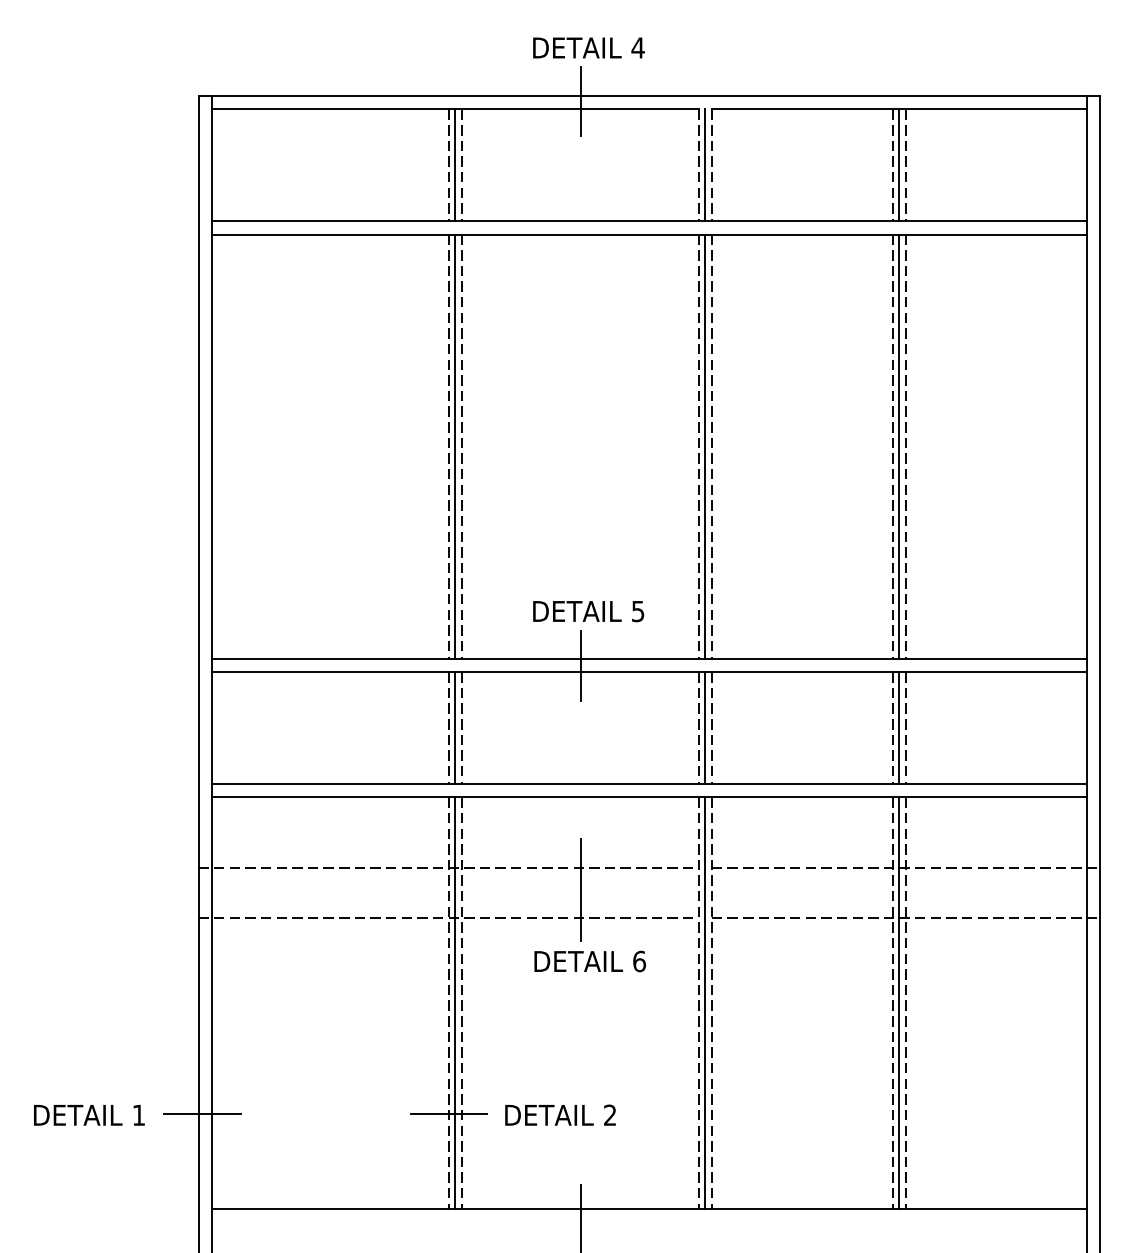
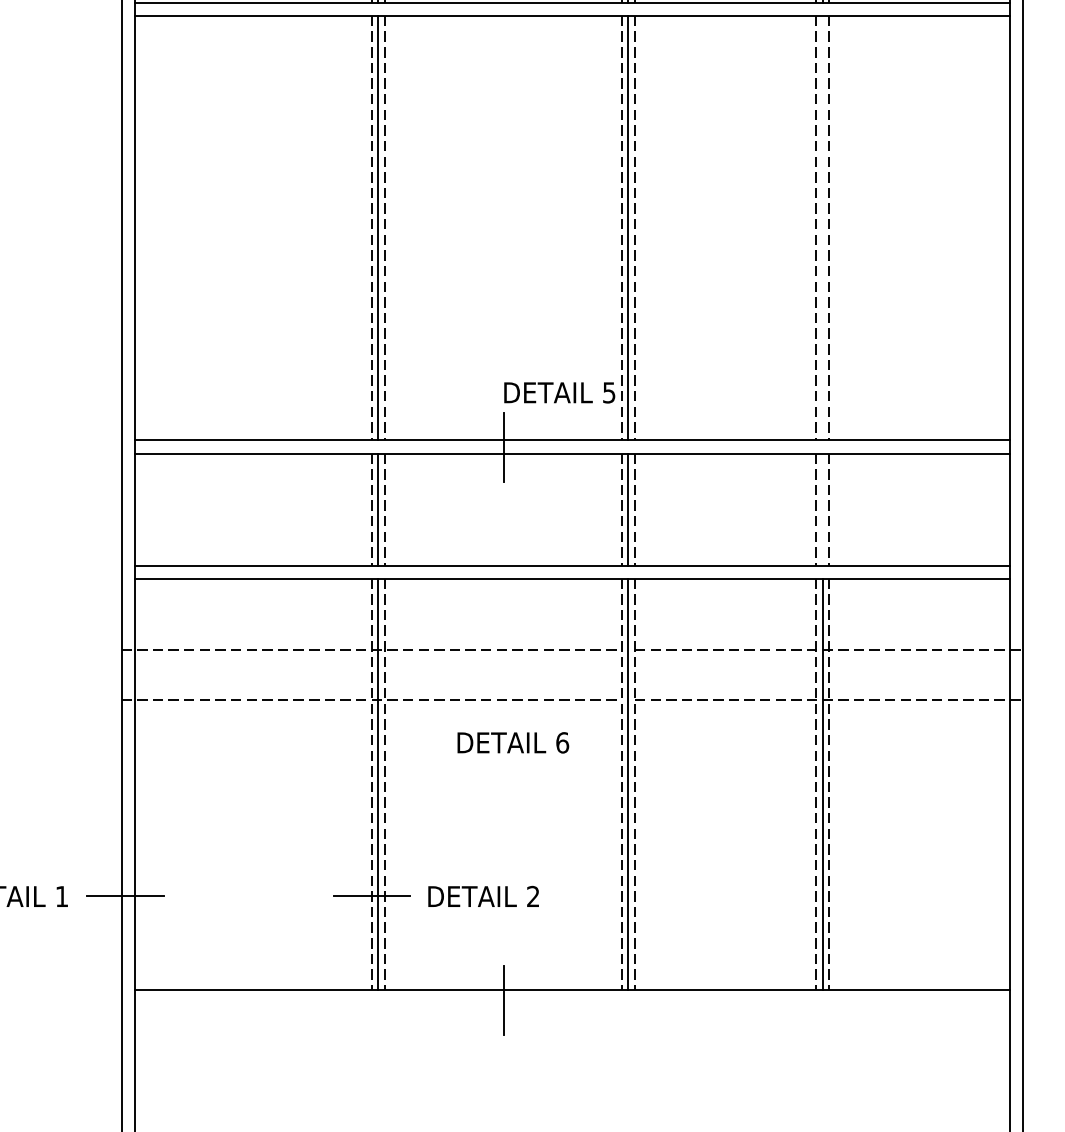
line: (899, 446) -> (822, 227), removed
text: (588, 611) -> (559, 392), moved
line: (899, 728) -> (822, 509), removed
line: (581, 889) -> (504, 670), removed

